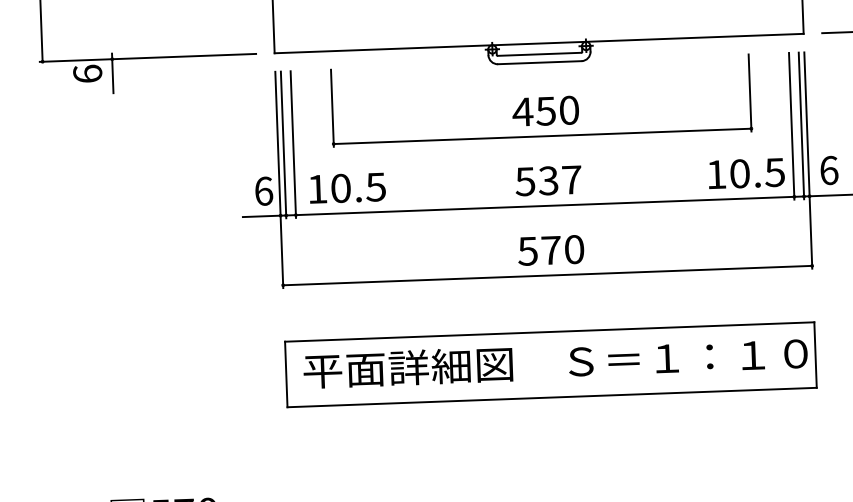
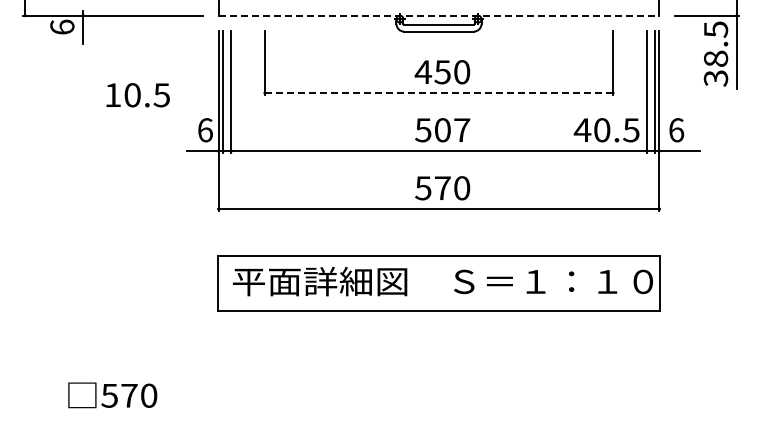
line: (539, 43) -> (439, 15), solid -> dashed
line: (543, 136) -> (439, 93), solid -> dashed
text: (716, 173) -> (582, 129), 10.5 -> 40.5
text: (548, 181) -> (442, 130), 537 -> 507
text: (346, 188) -> (137, 95), moved

